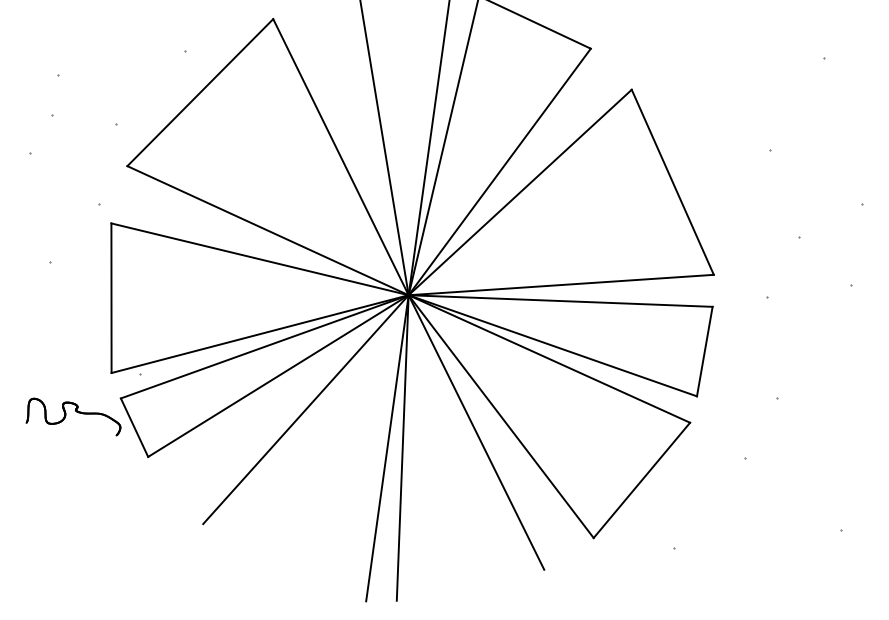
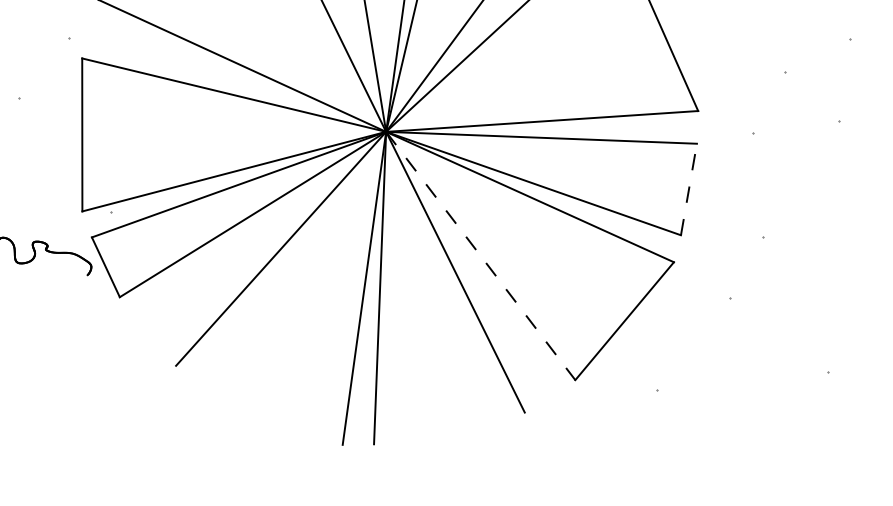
line: (704, 351) -> (688, 189), solid -> dashed
line: (501, 416) -> (481, 255), solid -> dashed

